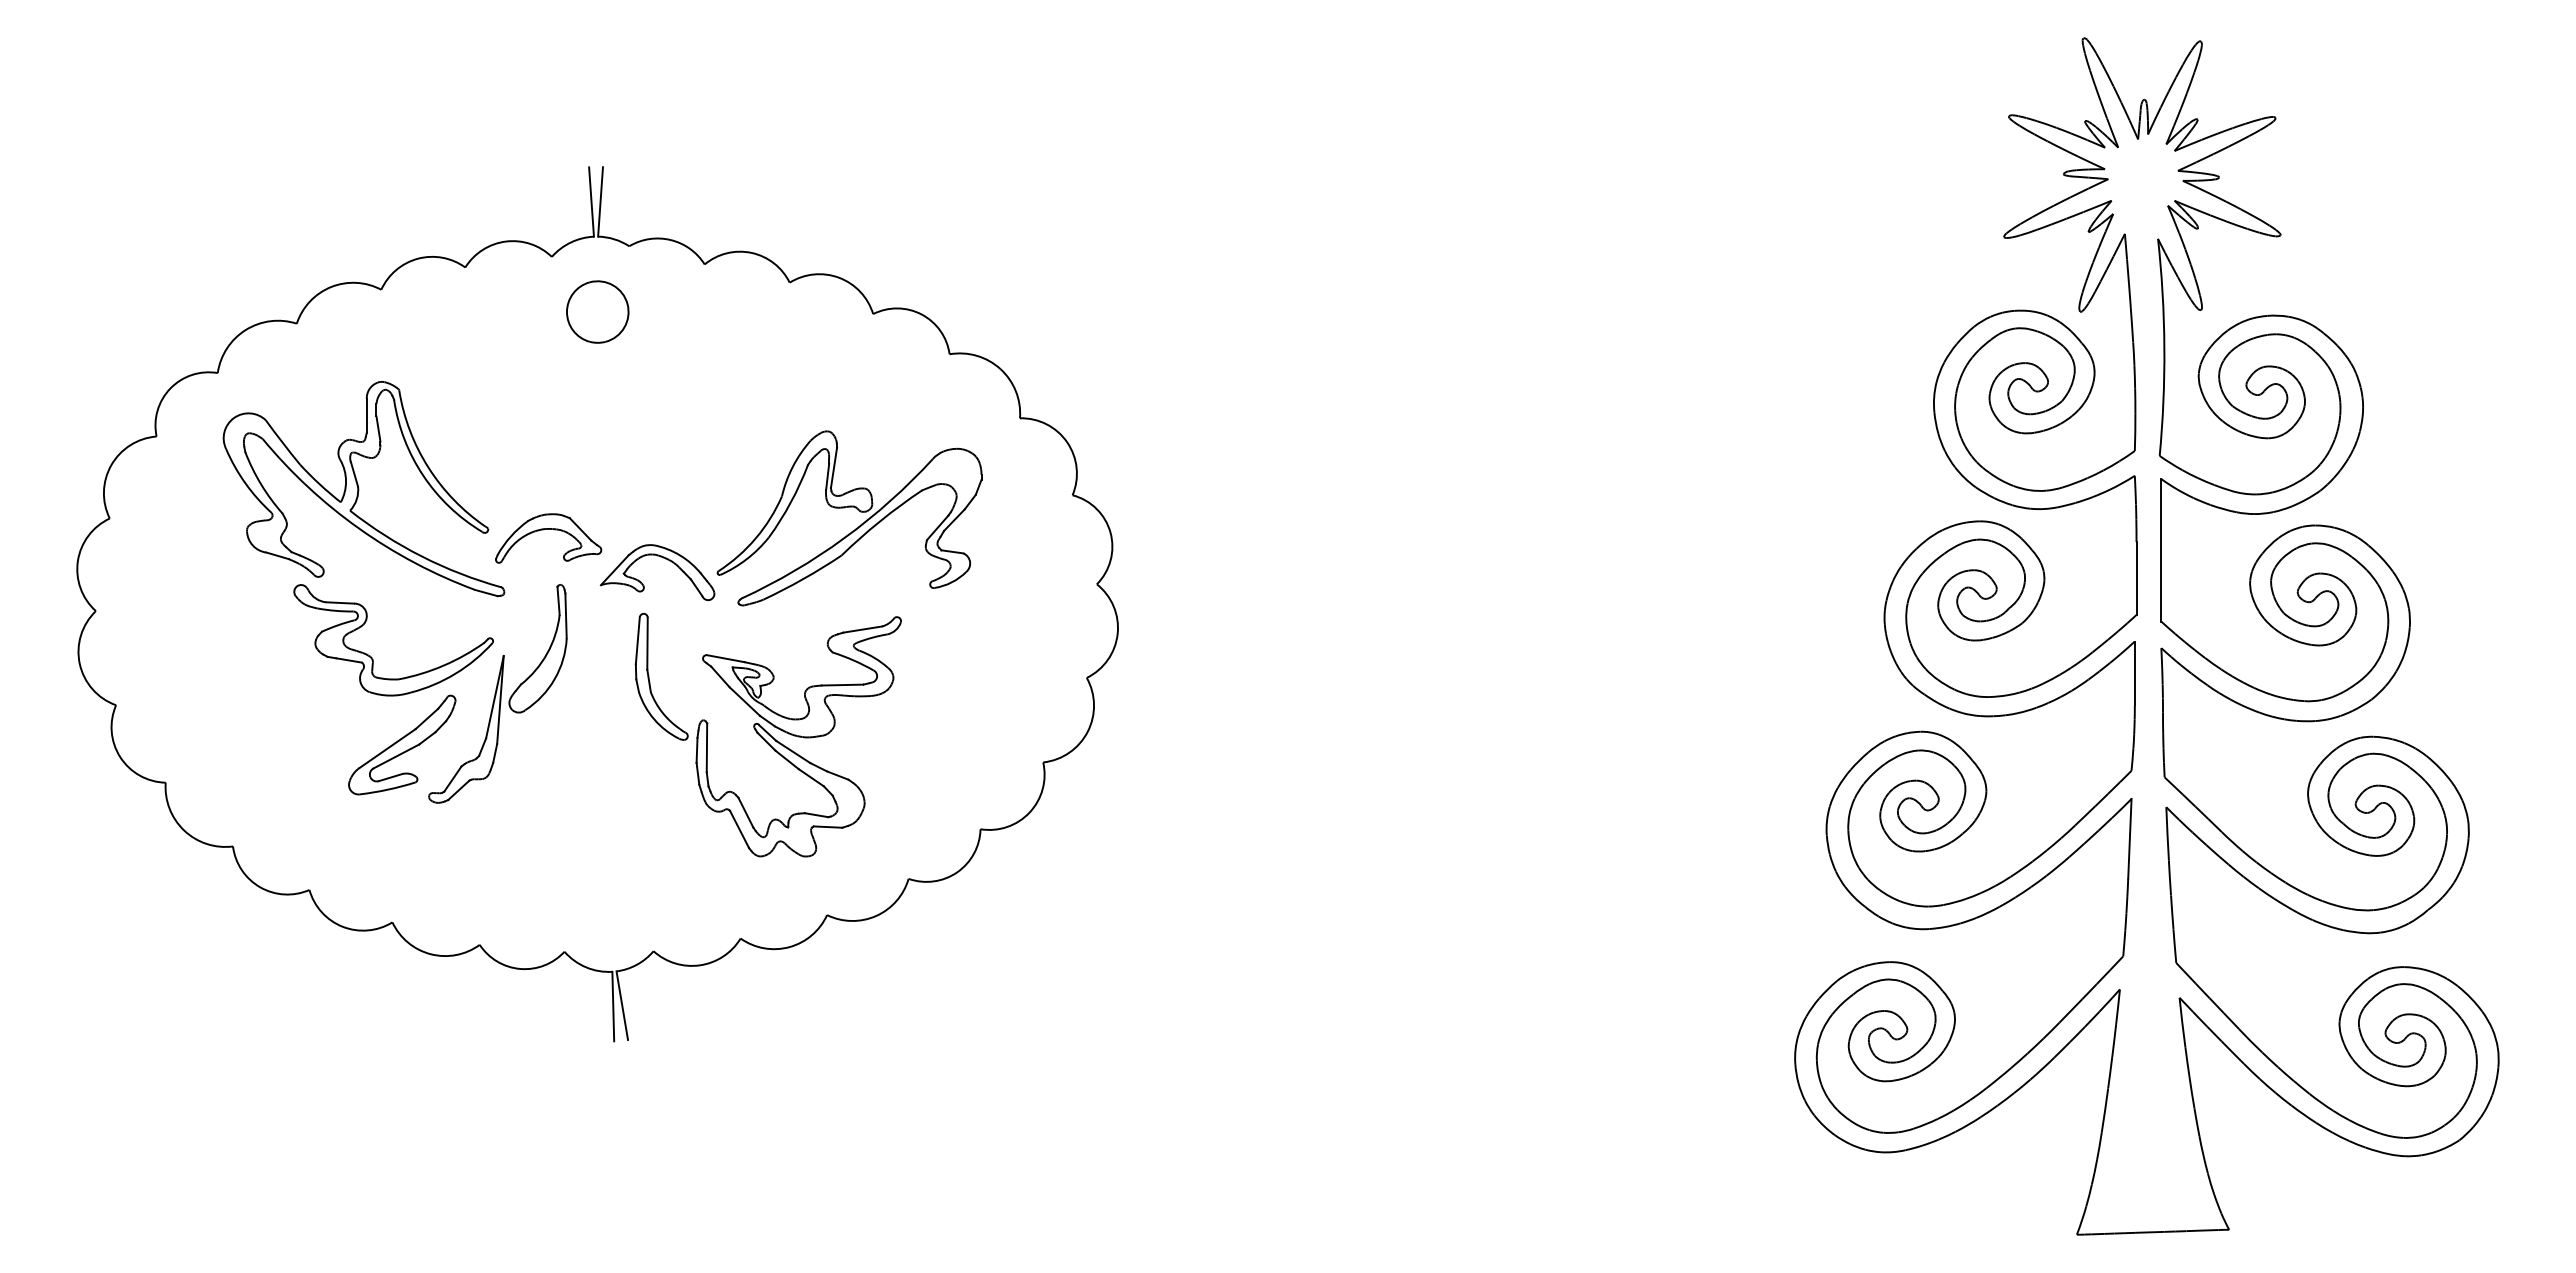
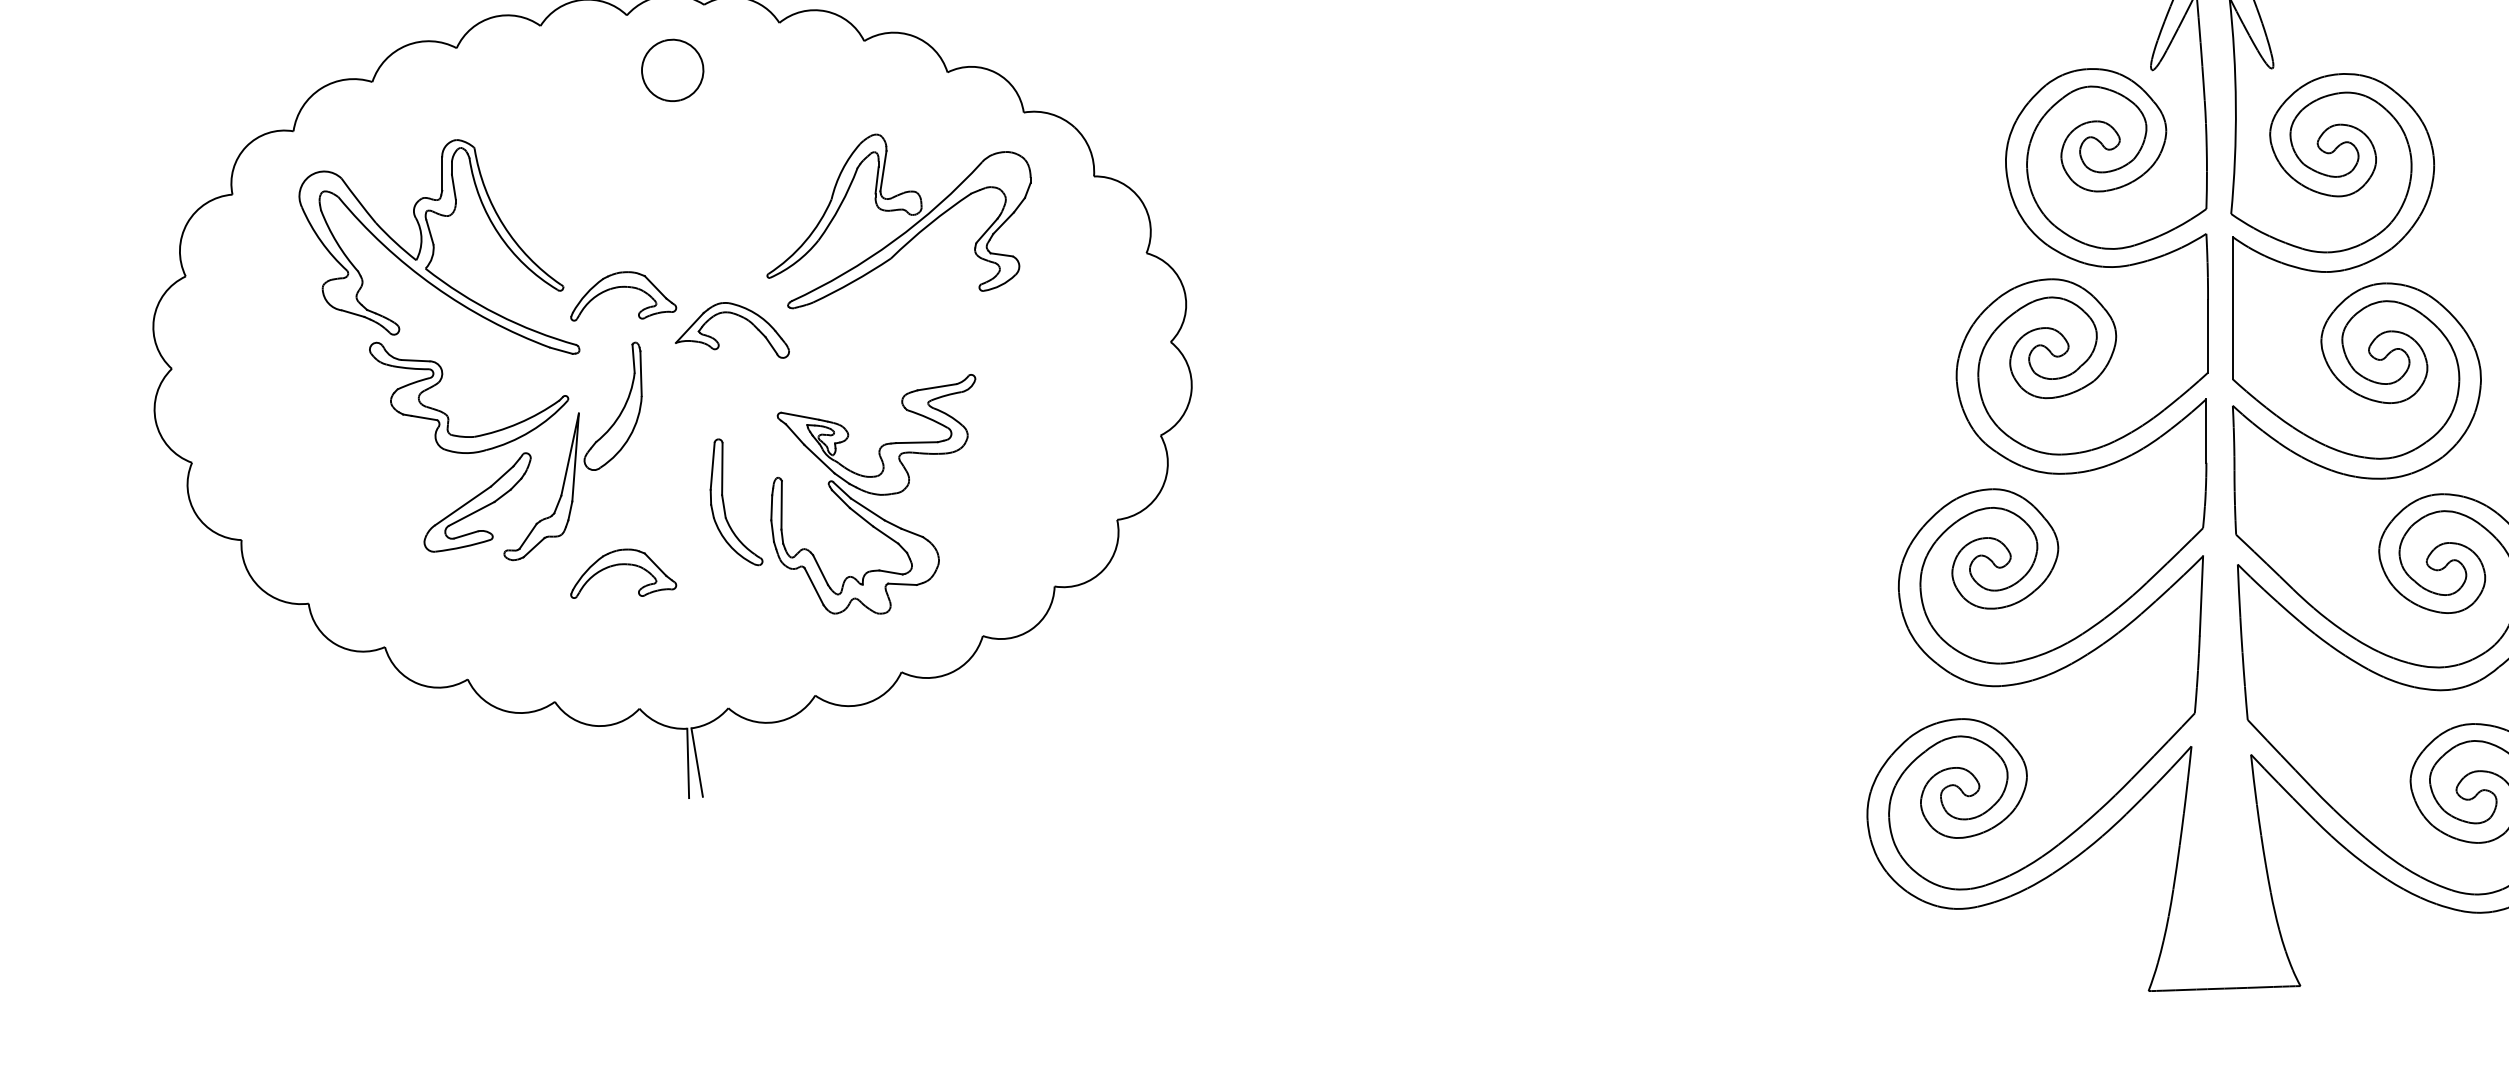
part: (849, 507) -> (898, 210), moved
part: (649, 676) -> (724, 501), moved
part: (548, 807) -> (623, 564), added

